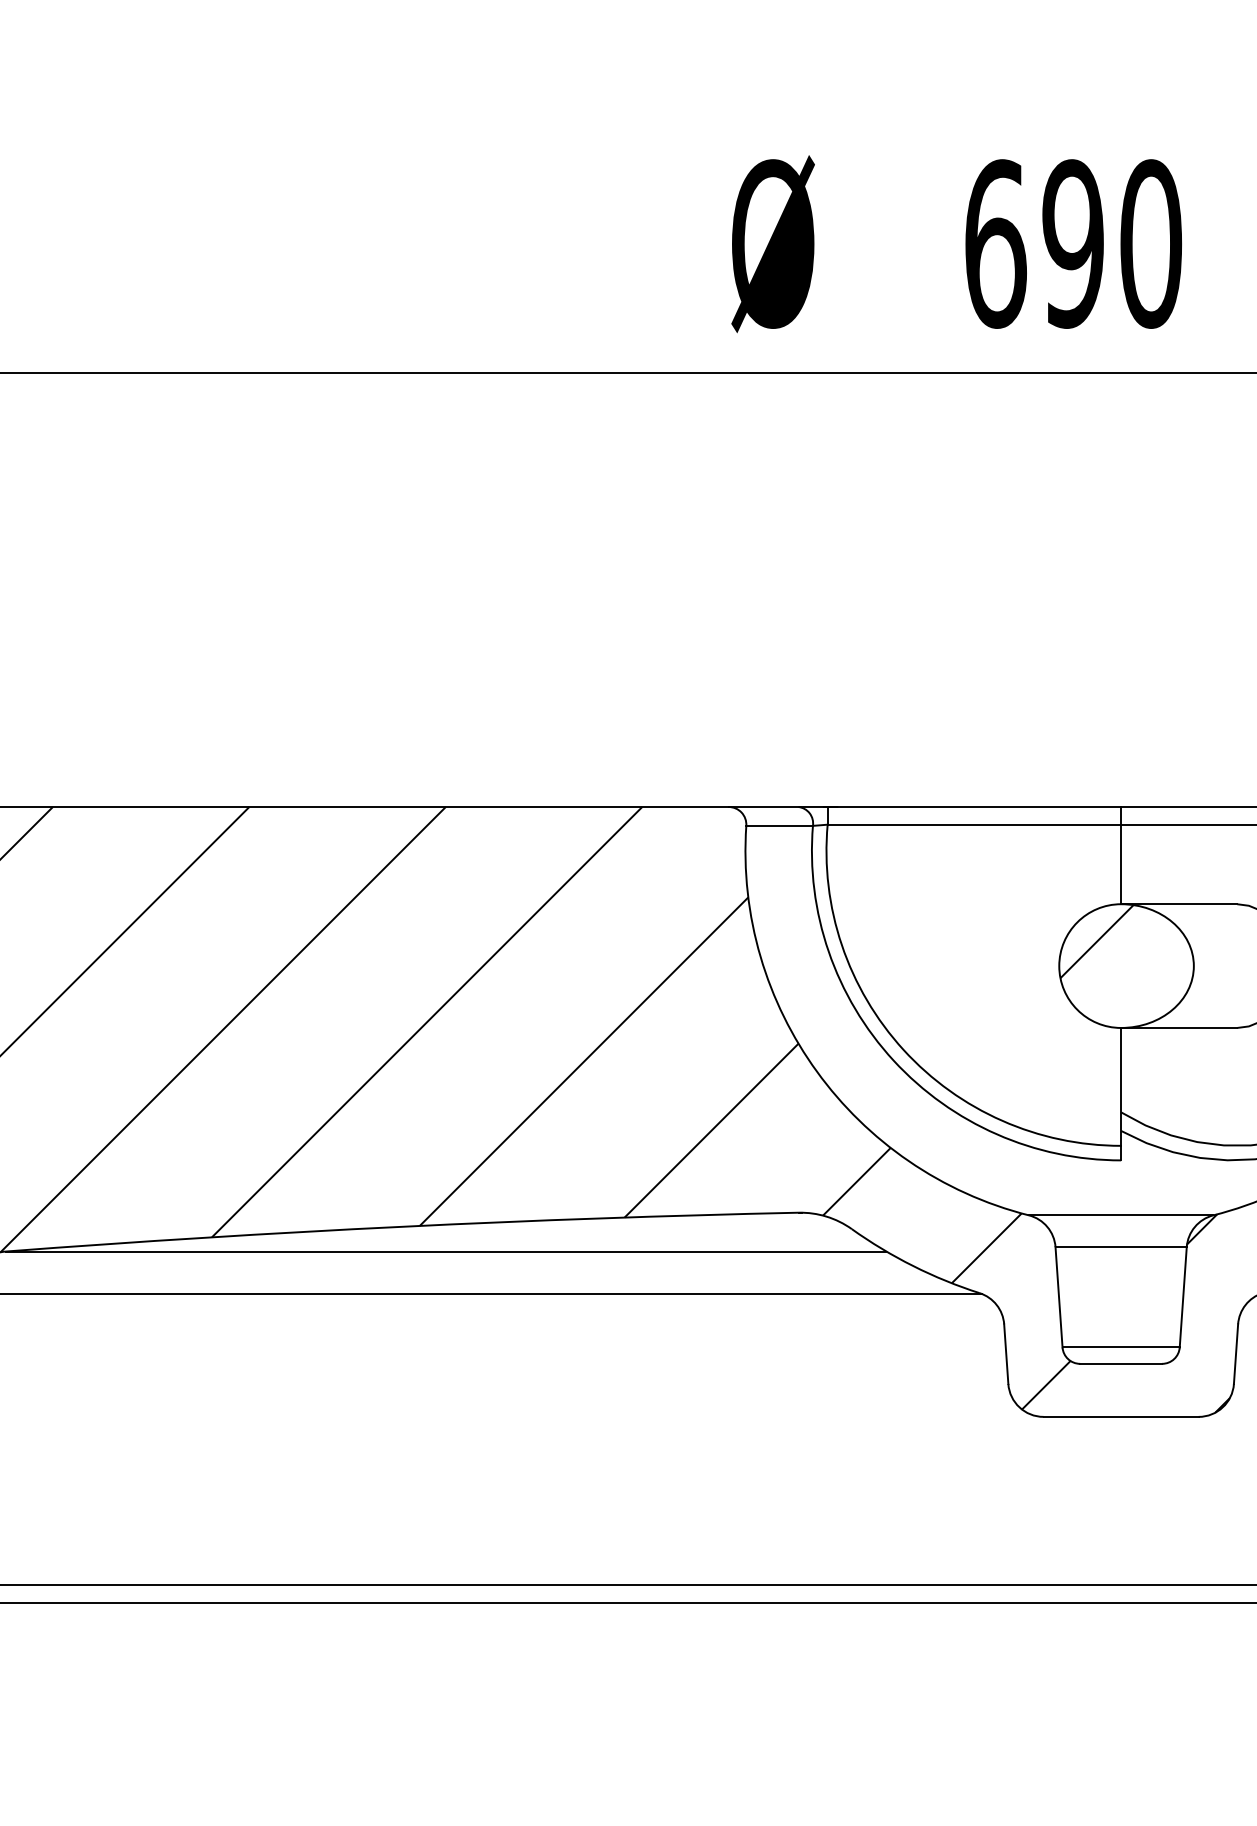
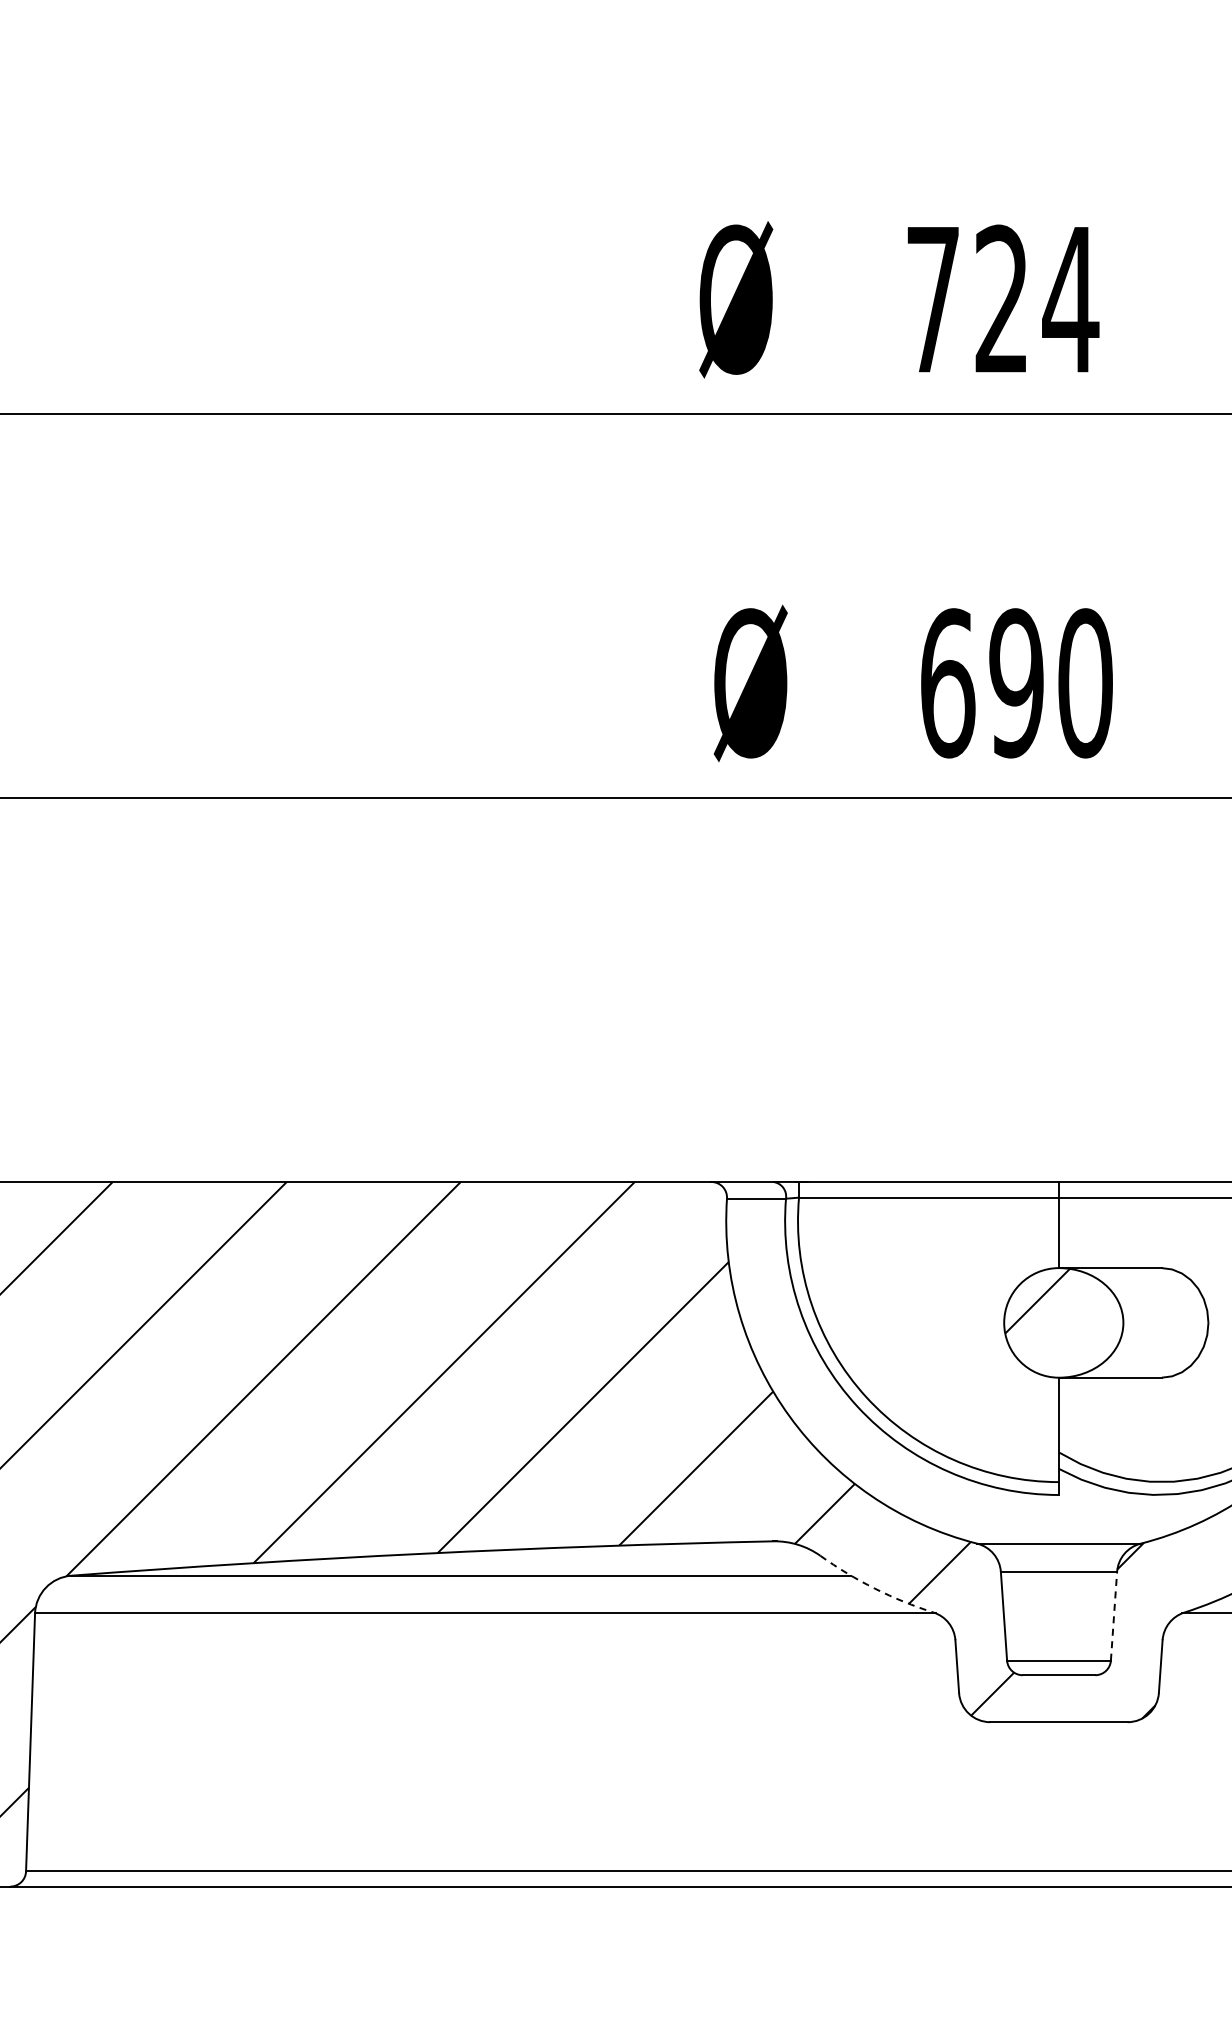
arc: (912, 1265) -> (874, 1588), solid -> dashed
line: (1183, 1297) -> (1114, 1616), solid -> dashed

